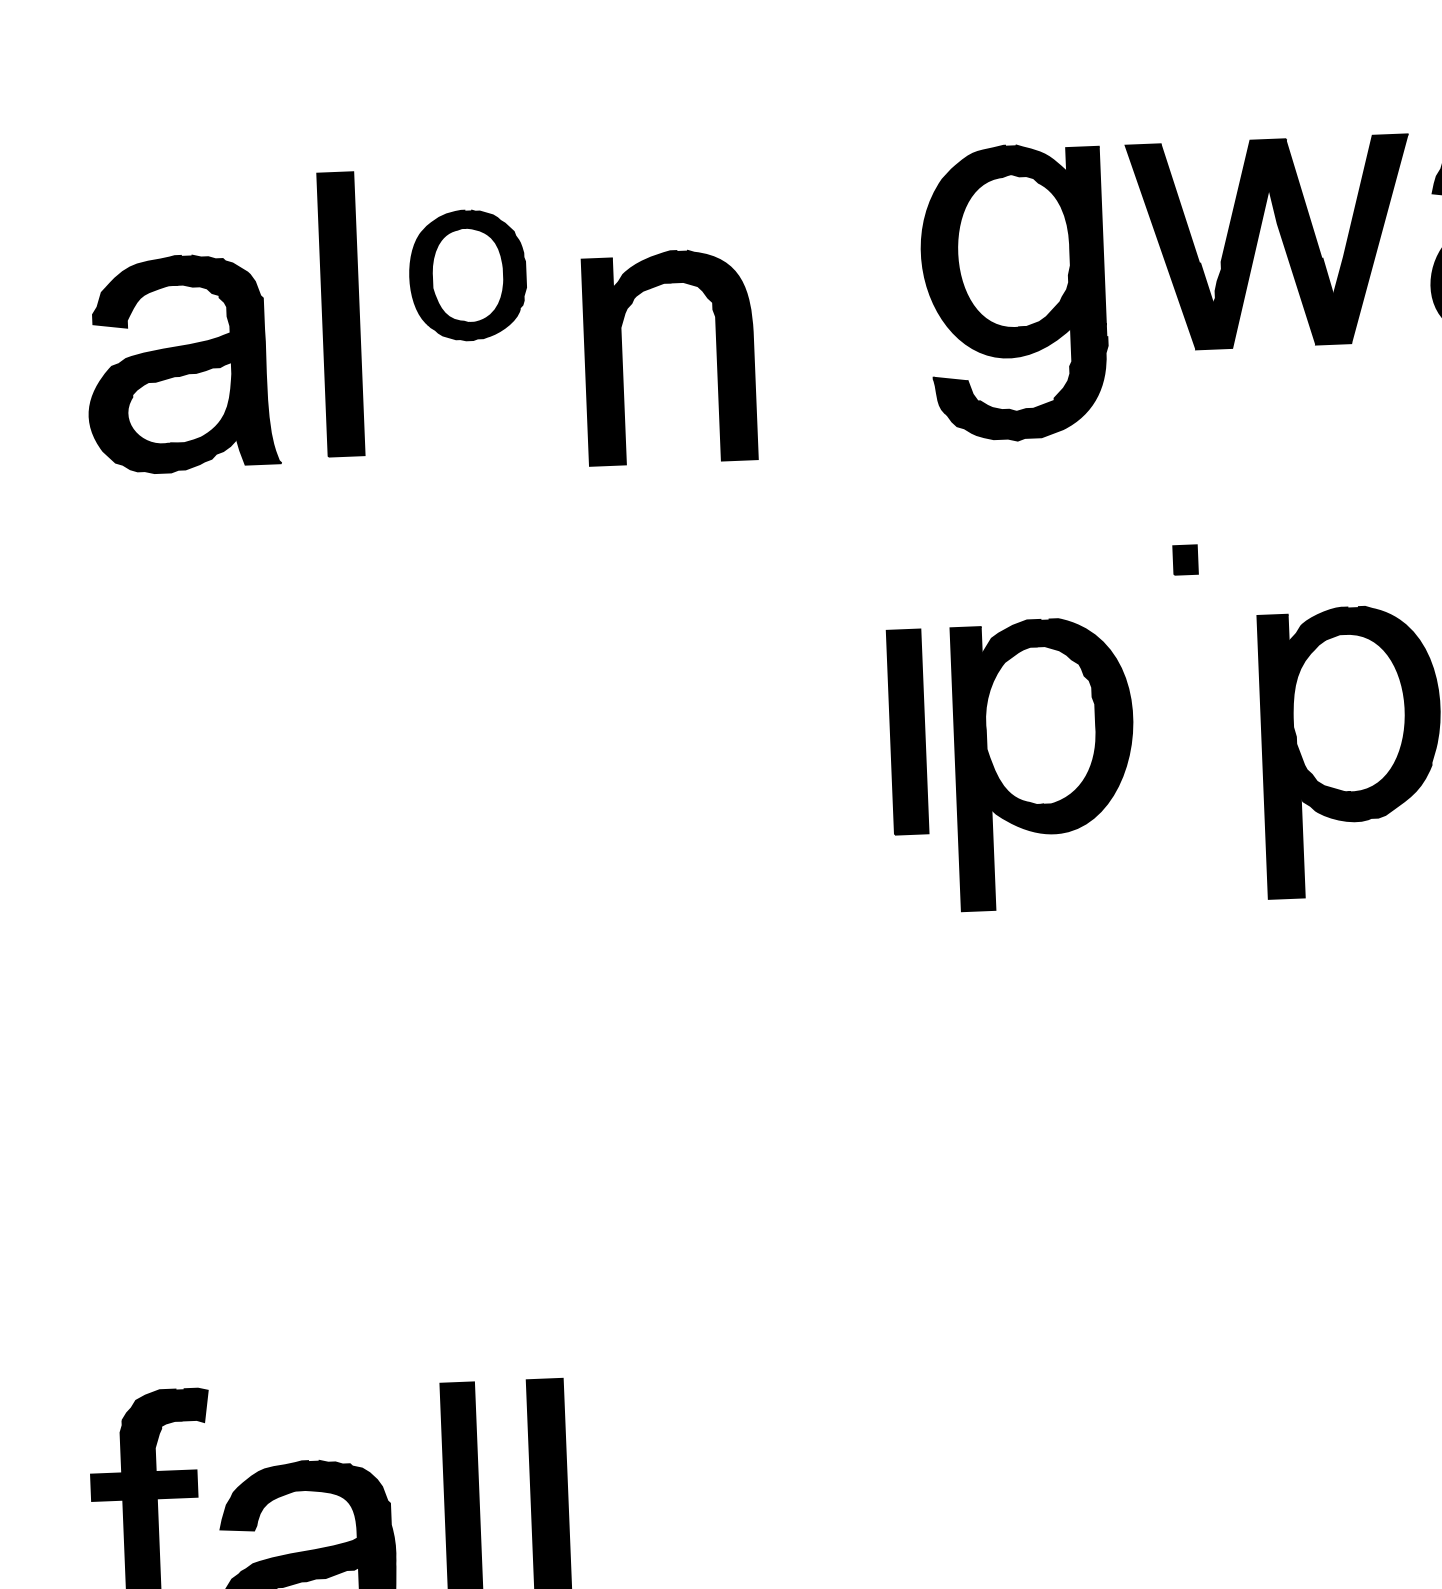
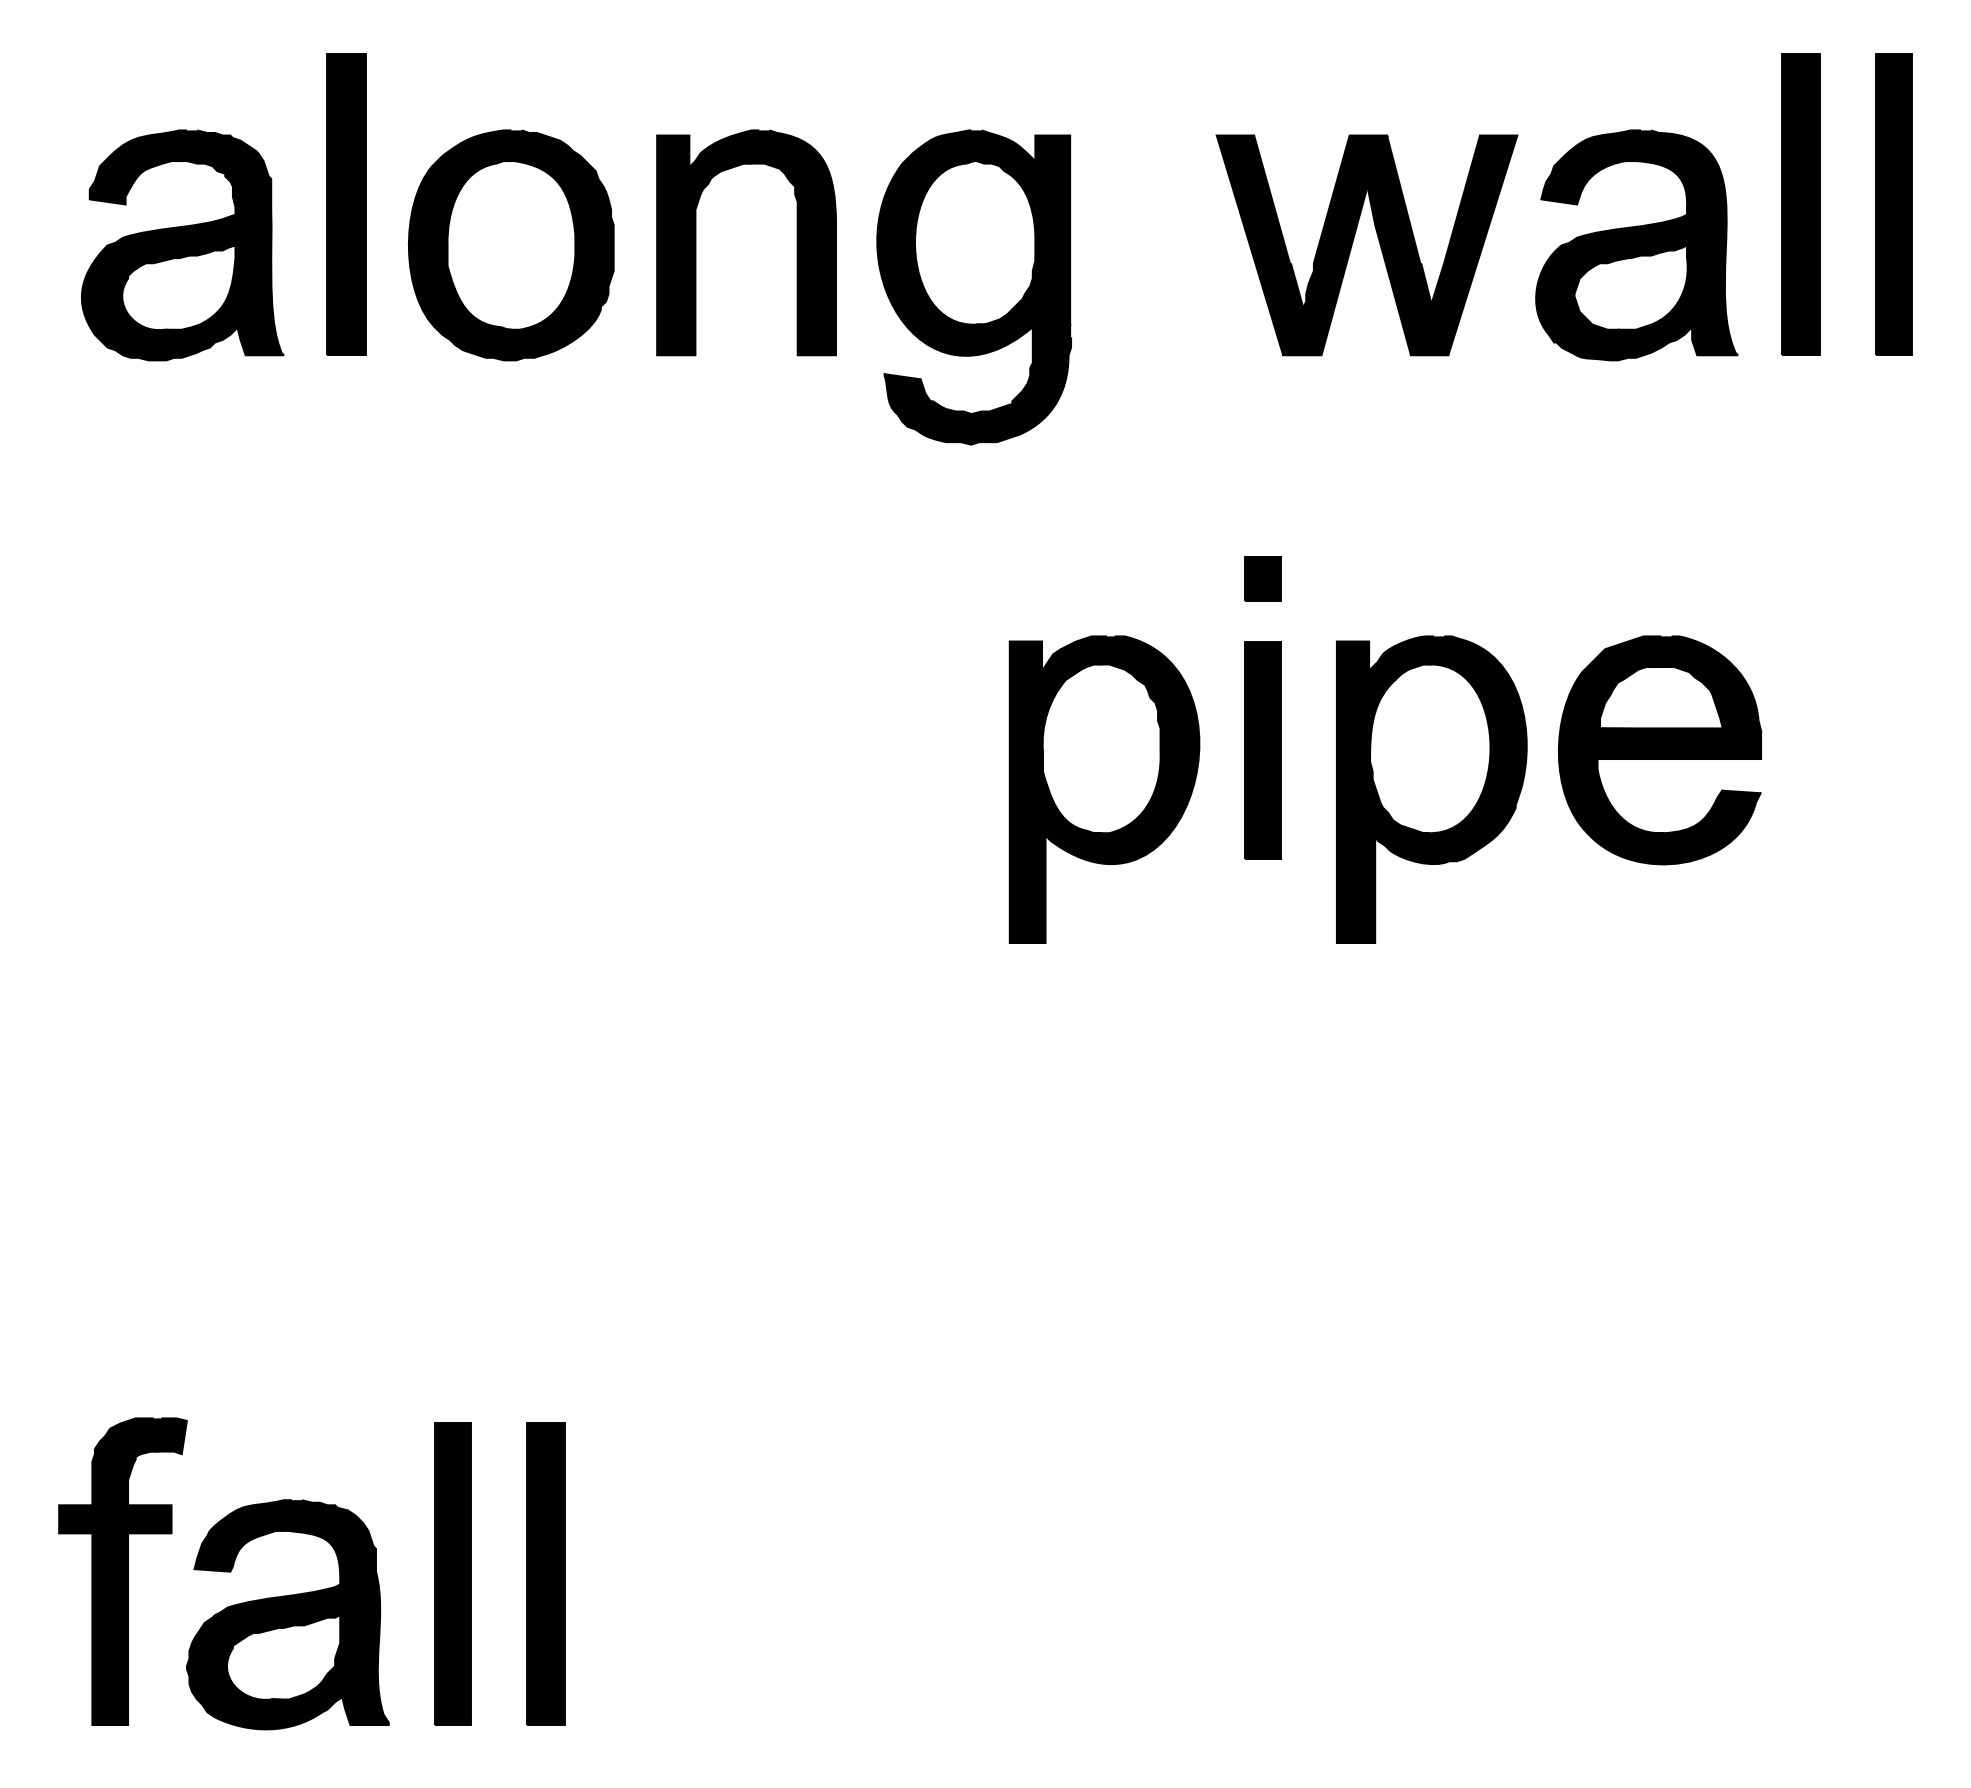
part: (468, 275) -> (511, 245), size x1.67
part: (1013, 293) -> (973, 287), moved
part: (340, 314) -> (346, 204), moved
part: (622, 358) -> (696, 242), moved
part: (182, 364) -> (182, 245), moved
part: (1185, 559) -> (1262, 578), size x1.43
part: (907, 732) -> (1262, 750), moved

